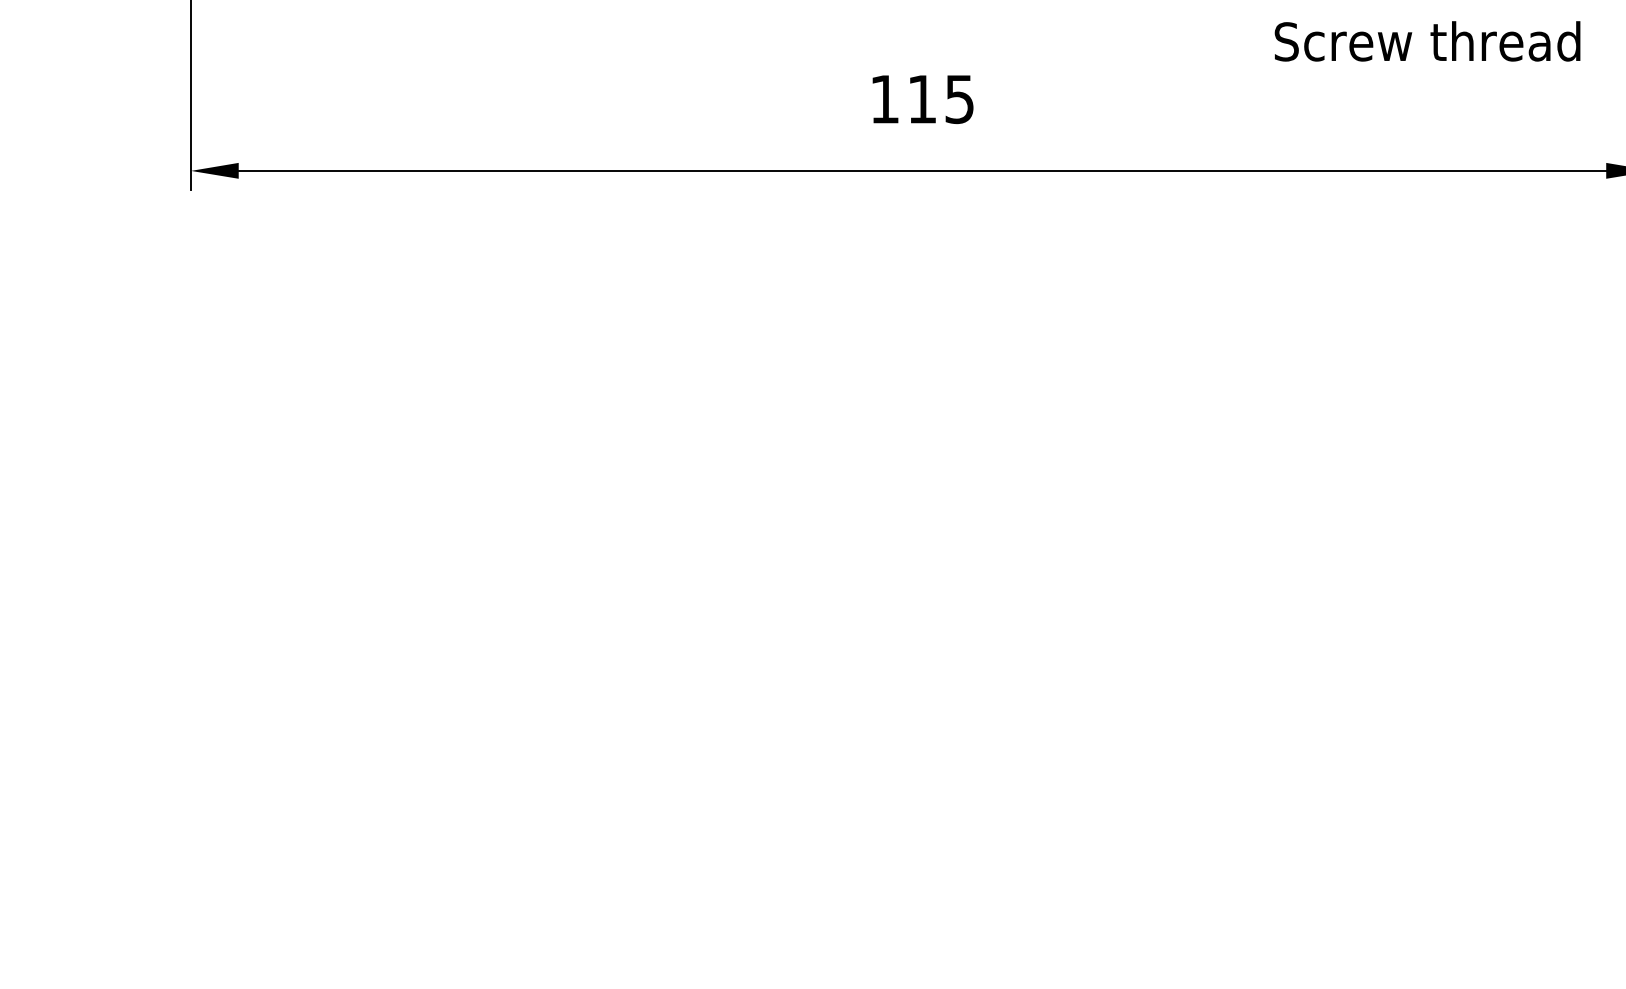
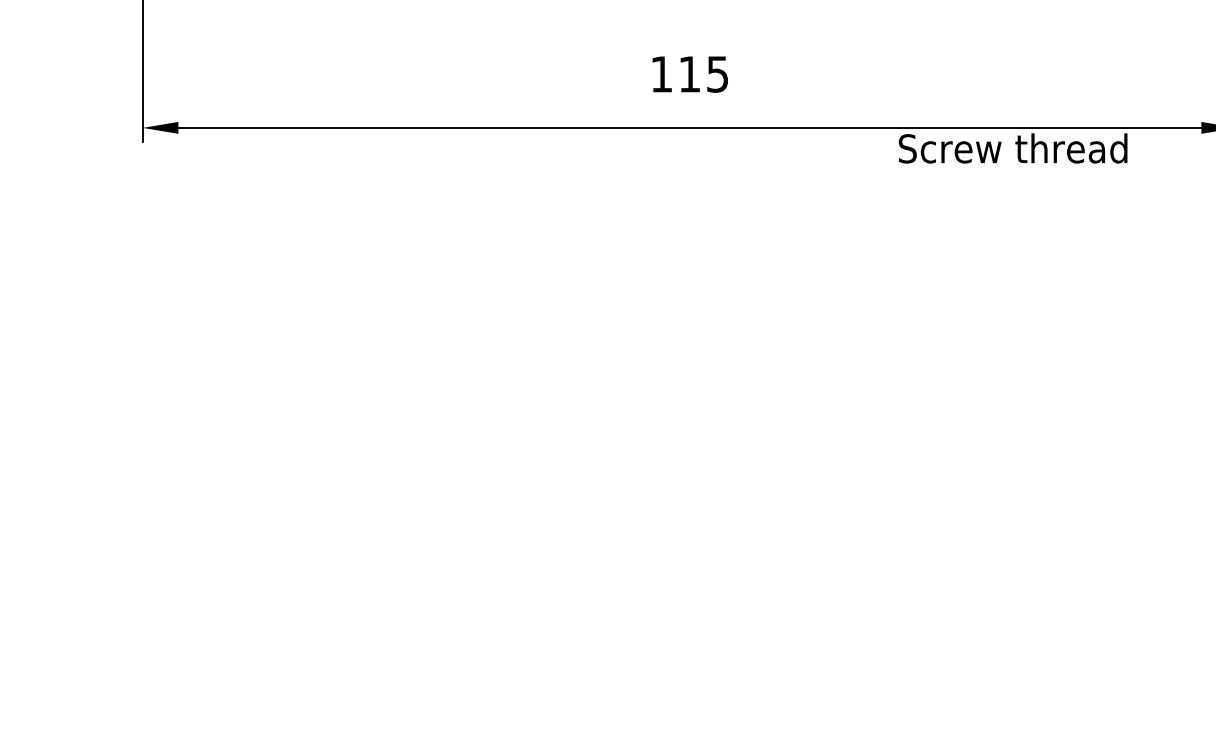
text: (1427, 41) -> (1013, 148), moved

